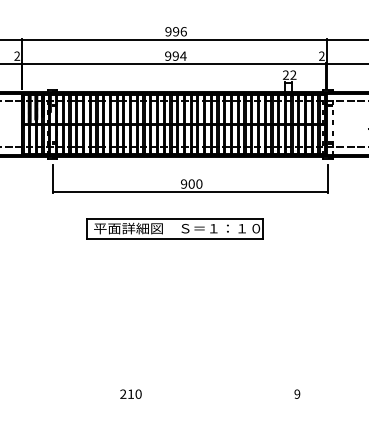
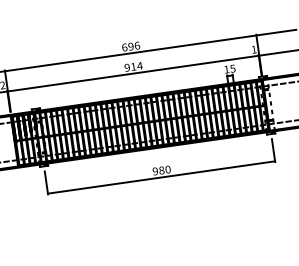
text: (168, 31) -> (124, 47), 996 -> 696
text: (175, 55) -> (133, 66), 994 -> 914
text: (321, 55) -> (253, 49), 2 -> 1
text: (289, 74) -> (229, 68), 22 -> 15
text: (191, 184) -> (161, 170), 900 -> 980
part: (174, 228) -> (152, 209), removed

